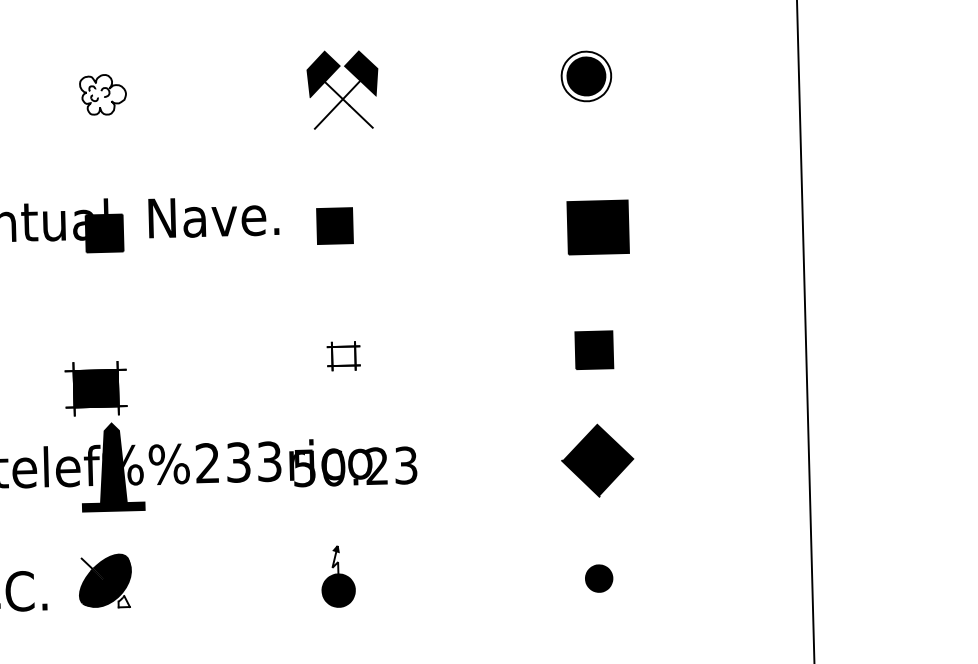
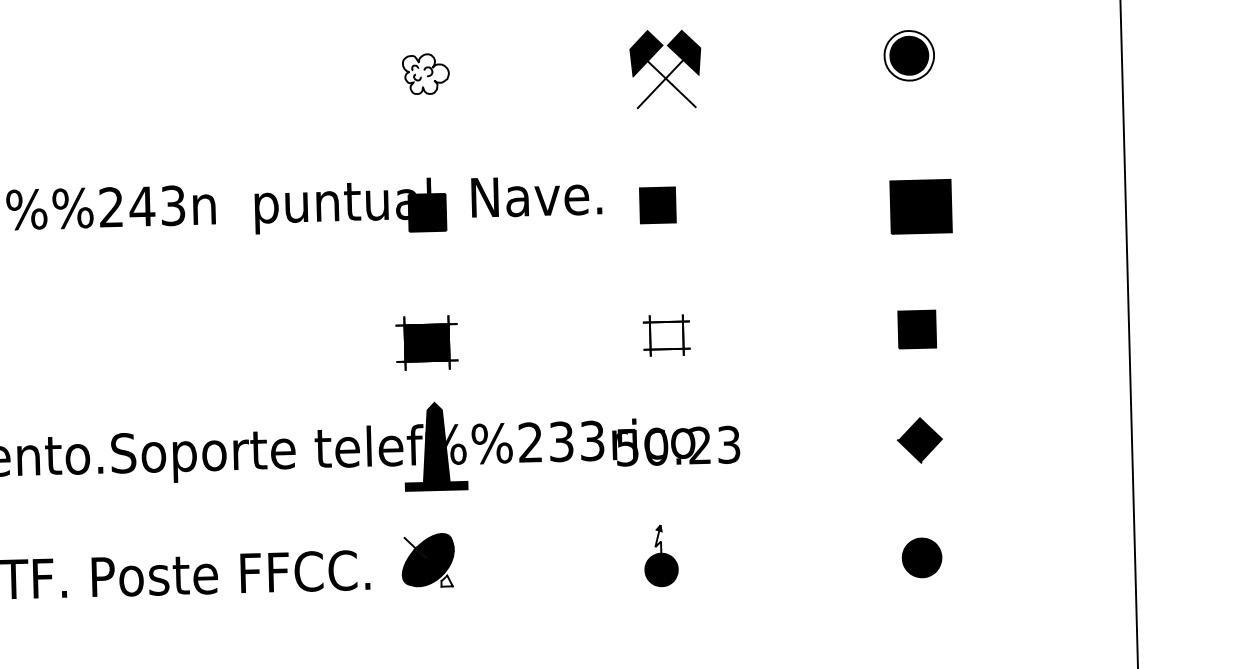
part: (343, 356) -> (666, 335), size x1.43
part: (95, 388) -> (426, 342), moved
part: (596, 461) -> (919, 440), size x0.62
part: (598, 578) -> (921, 557), size x1.43

